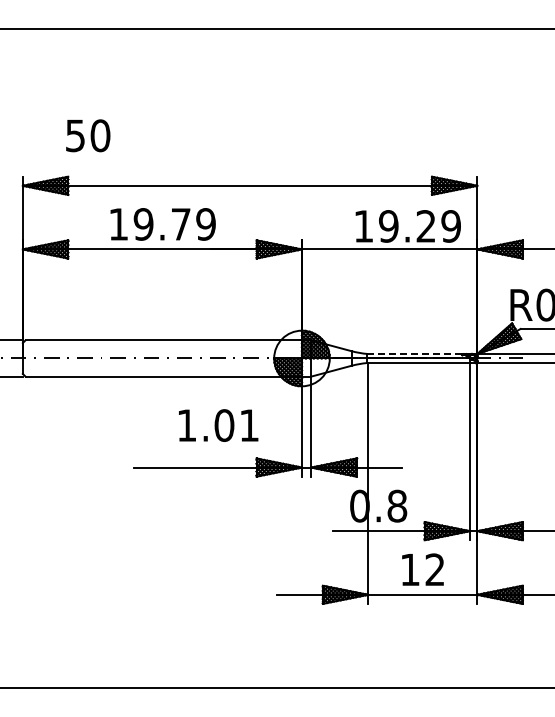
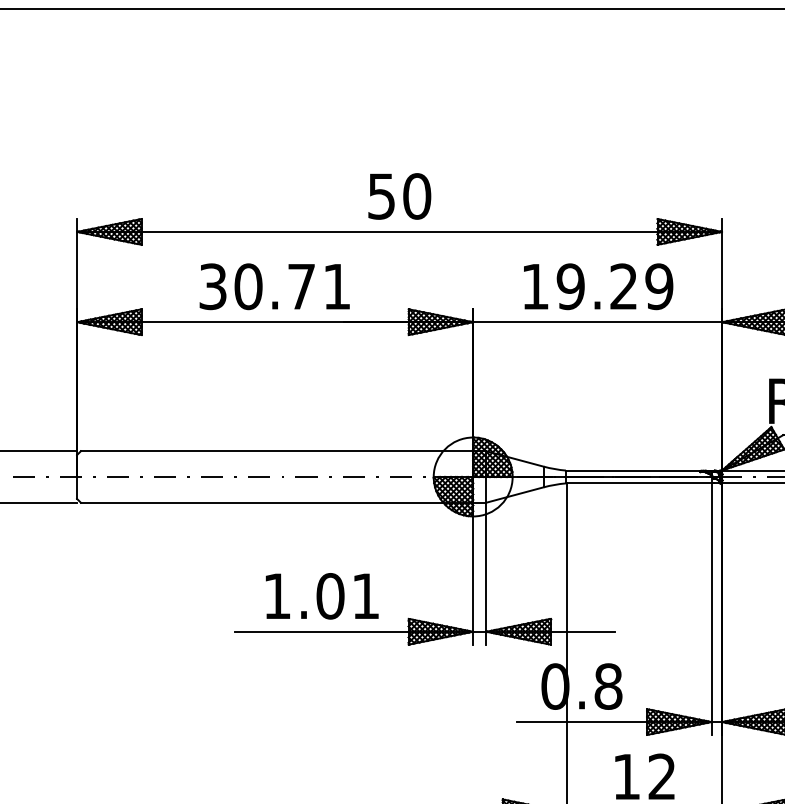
text: (88, 135) -> (400, 196), moved
text: (162, 224) -> (275, 286), 19.79 -> 30.71
text: (407, 226) -> (597, 286), moved
line: (419, 353) -> (639, 469), dashed -> solid
text: (218, 425) -> (322, 596), moved

